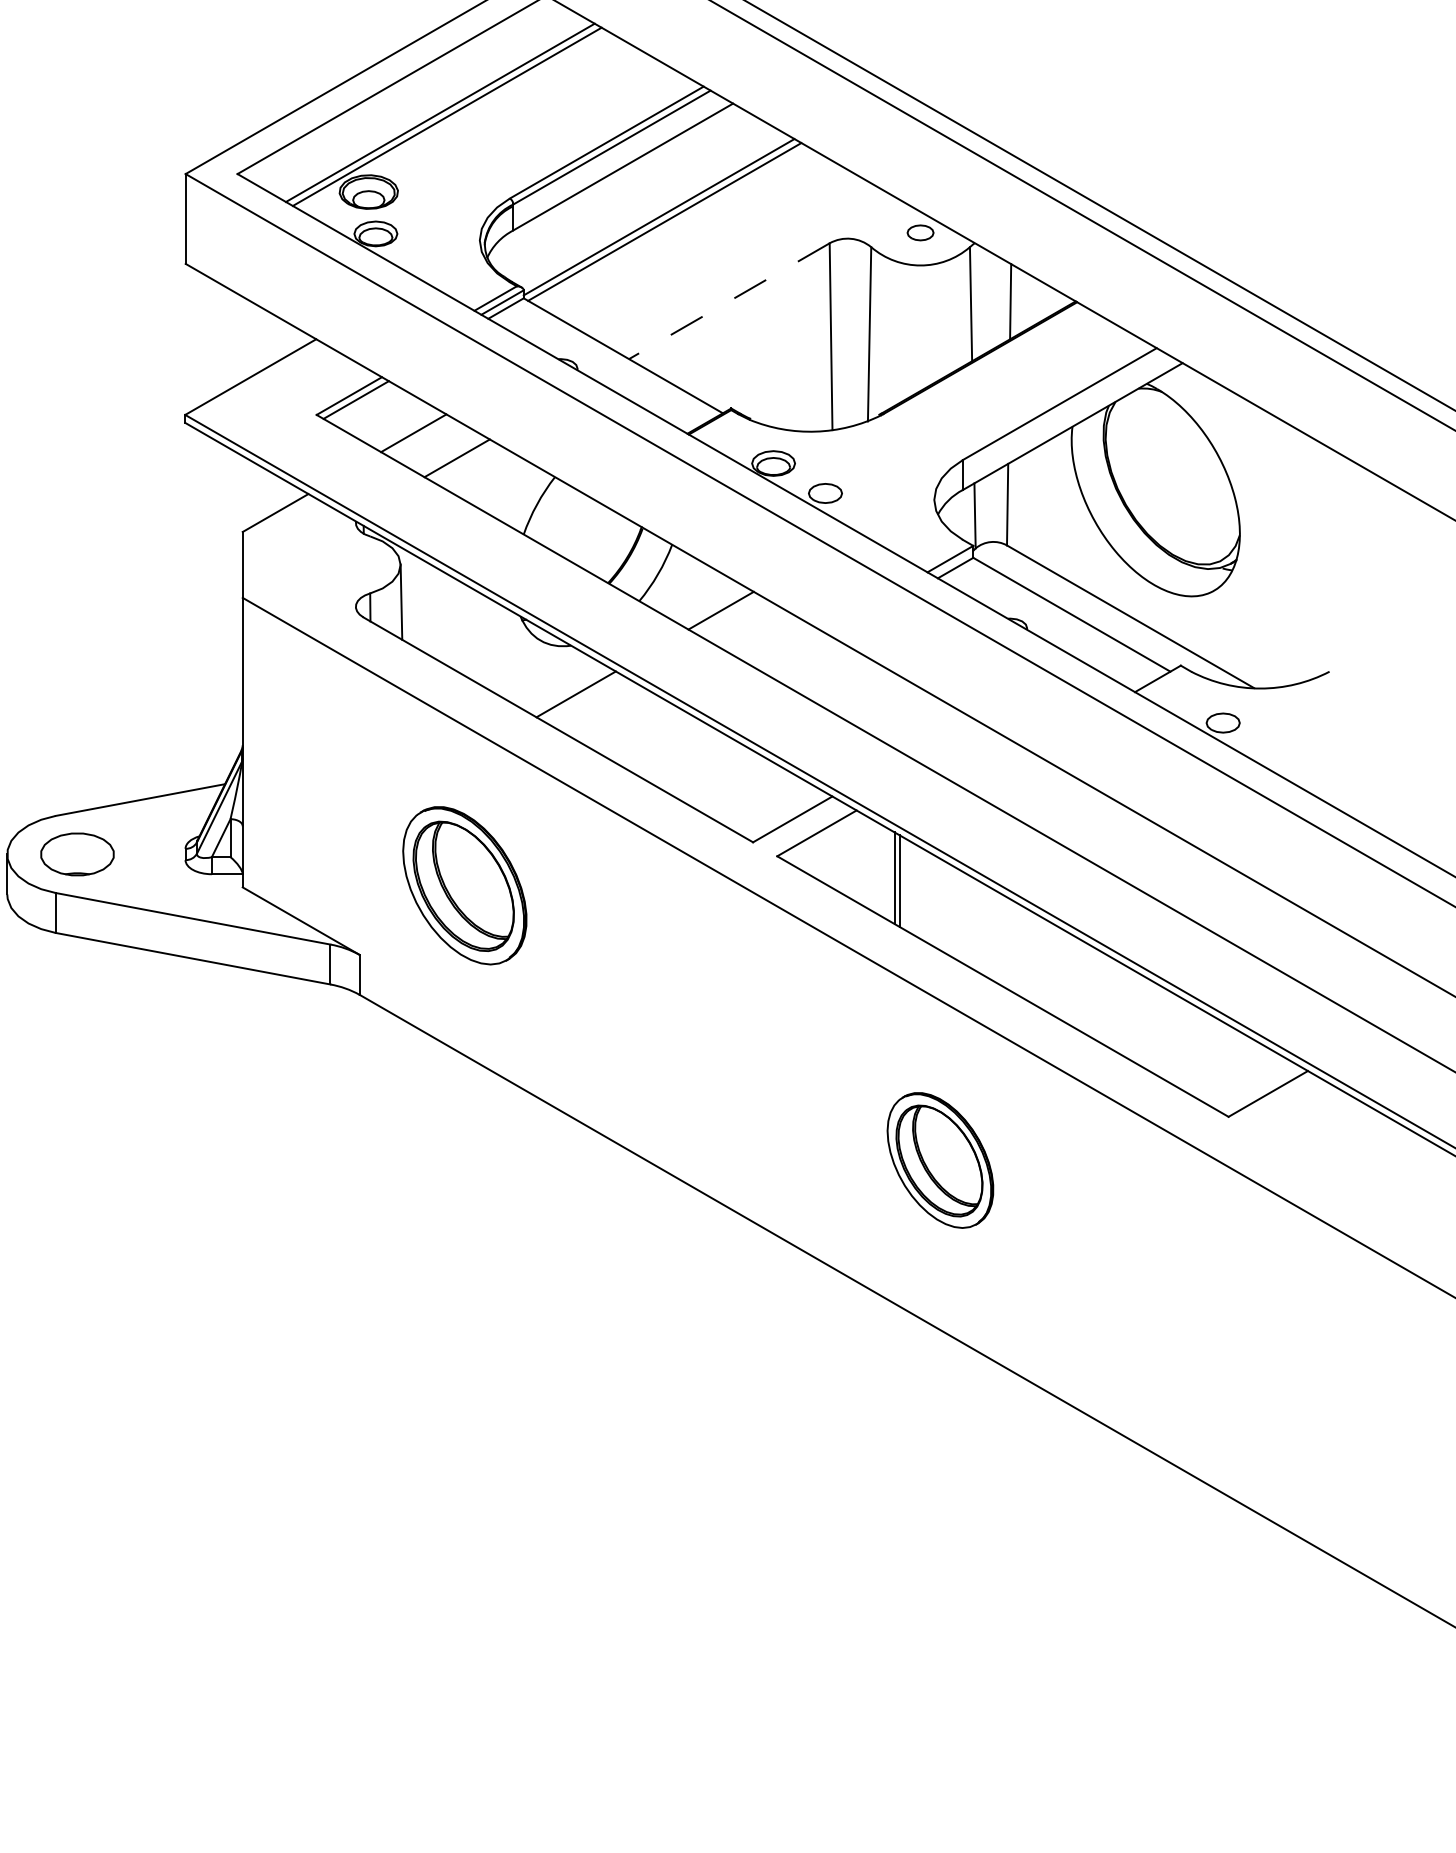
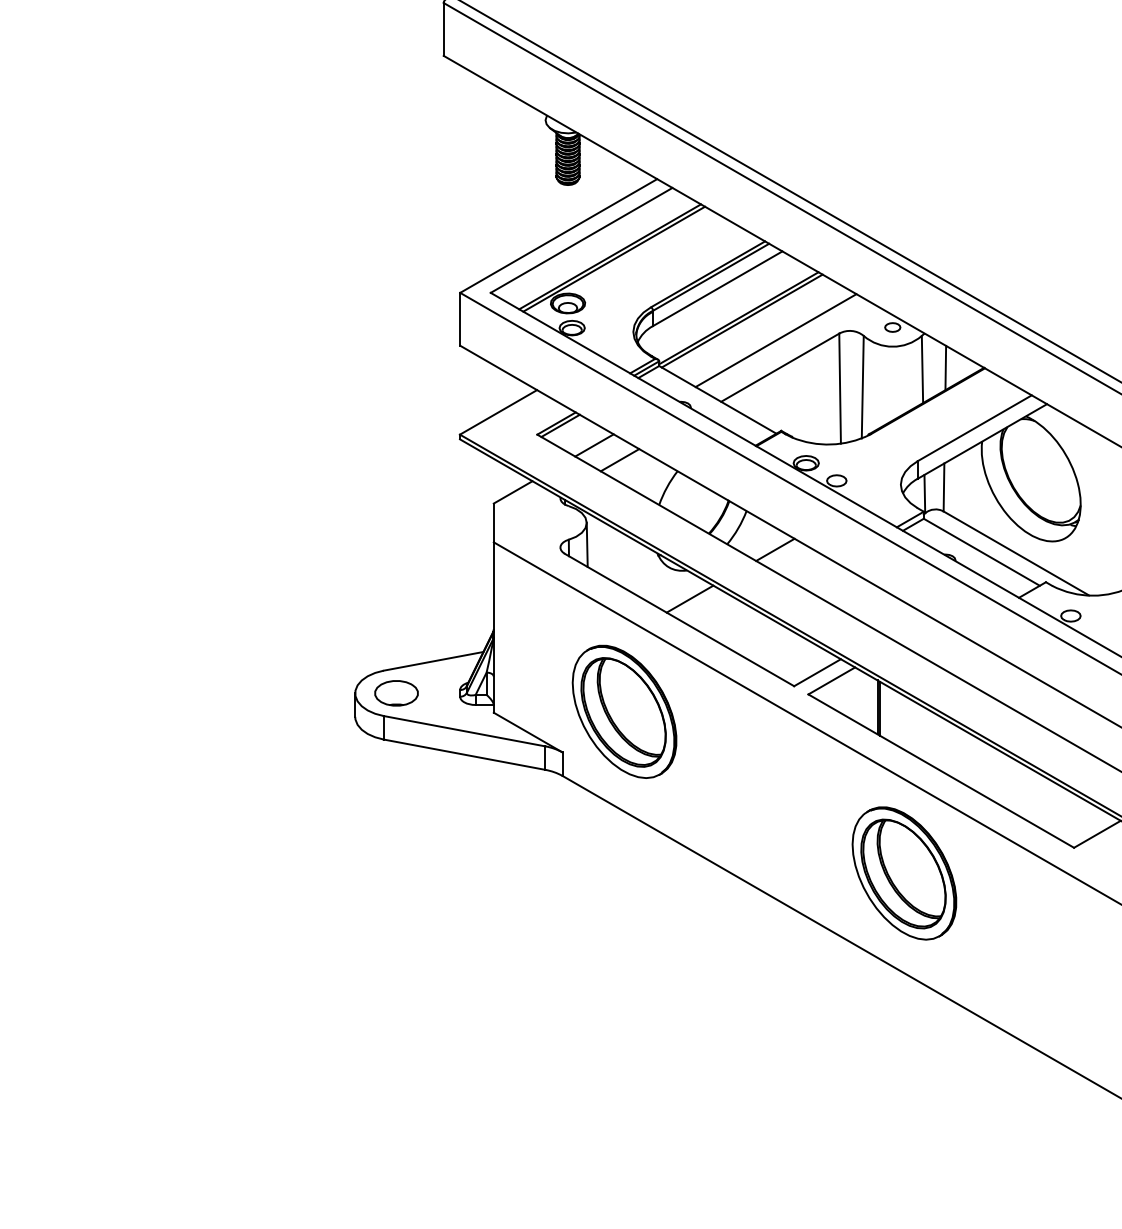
line: (721, 254) -> (775, 340), added
line: (728, 300) -> (779, 367), dashed -> solid
part: (464, 885) -> (624, 711), size x1.43
part: (940, 1160) -> (904, 873), size x1.67

